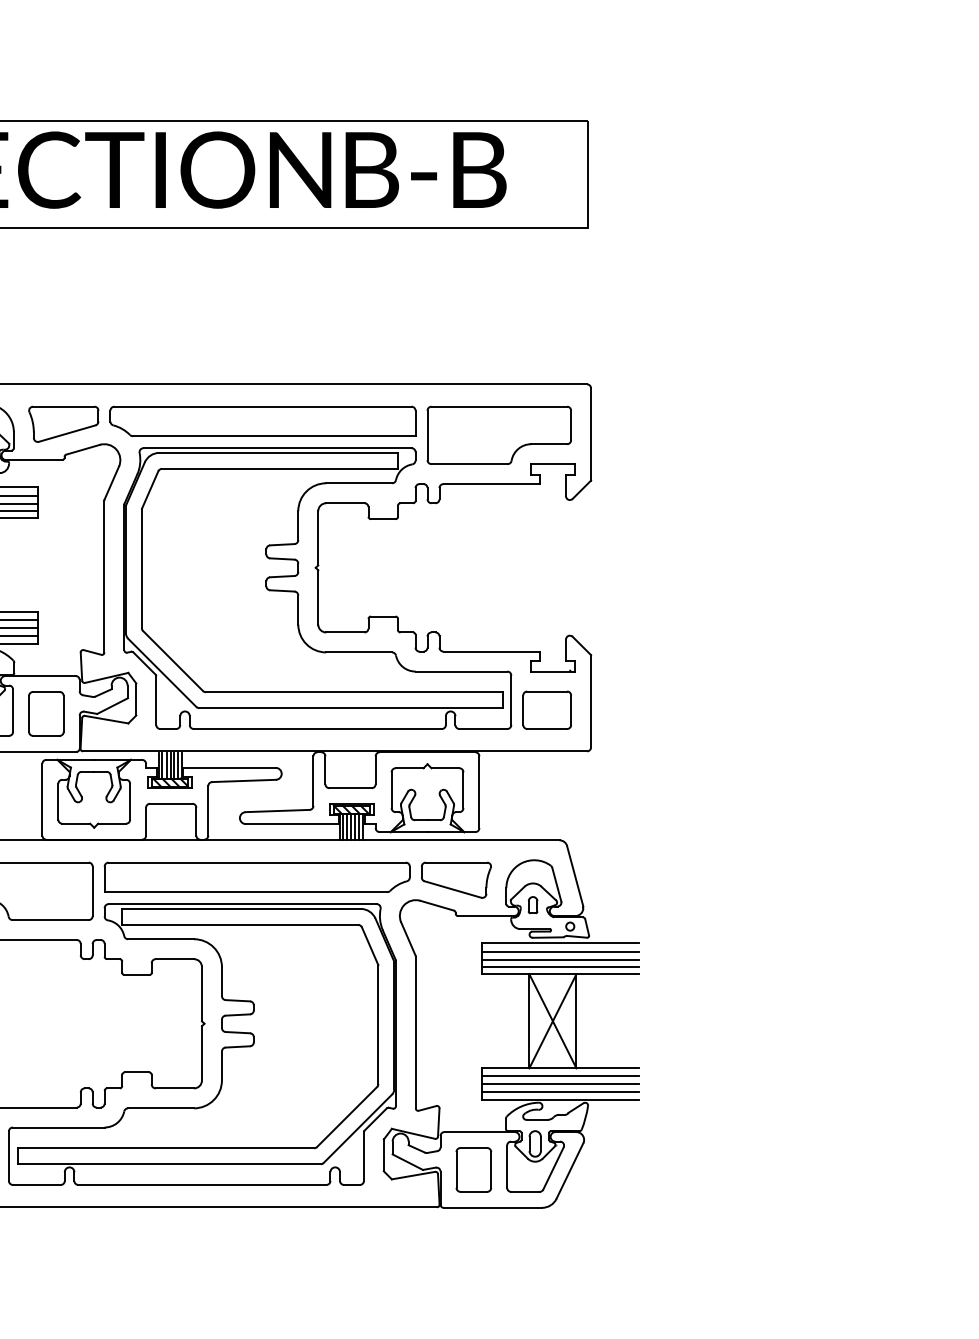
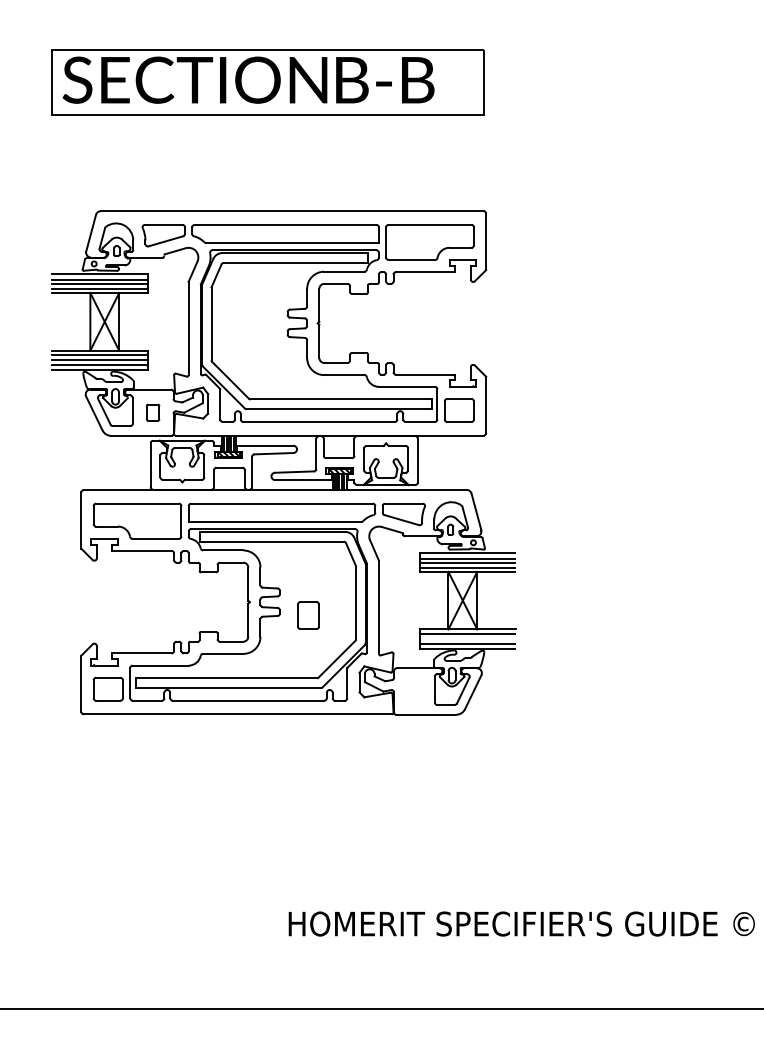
part: (45, 713) -> (152, 412), size x0.6
line: (560, 1084) -> (467, 639), removed
part: (473, 1169) -> (308, 615), moved

